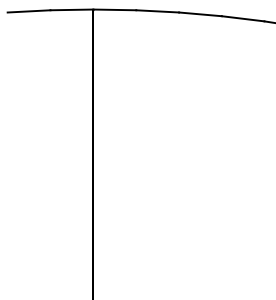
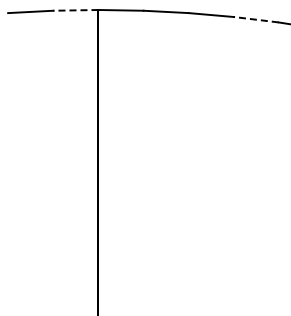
line: (71, 10) -> (75, 10), solid -> dashed
line: (243, 18) -> (256, 19), solid -> dashed

